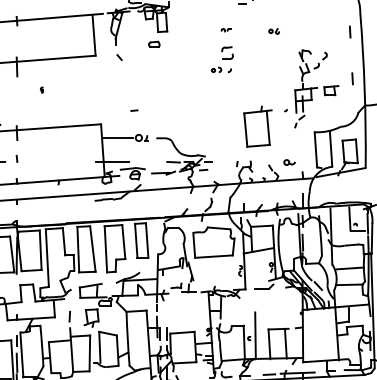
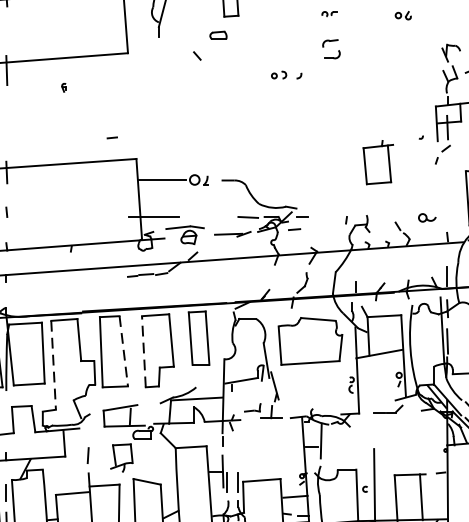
line: (119, 57) -> (197, 55), moved
part: (221, 69) -> (286, 74), moved
part: (41, 89) -> (63, 86), moved
line: (134, 110) -> (112, 137), moved
part: (257, 126) -> (377, 162), size x0.7
line: (105, 248) -> (143, 350), solid -> dashed
line: (92, 249) -> (123, 351), solid -> dashed
line: (47, 258) -> (53, 365), solid -> dashed

